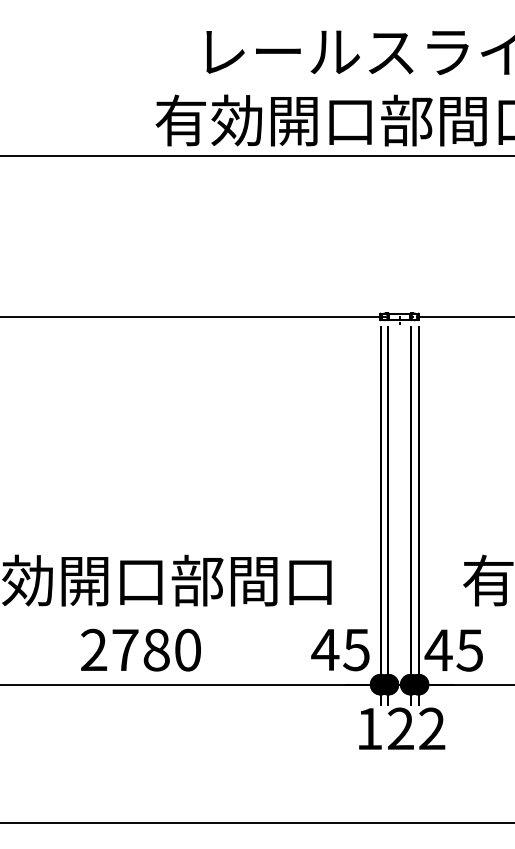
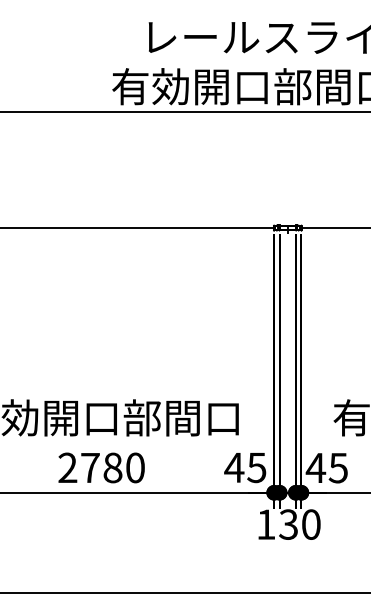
text: (415, 728) -> (299, 524), 122 -> 130

